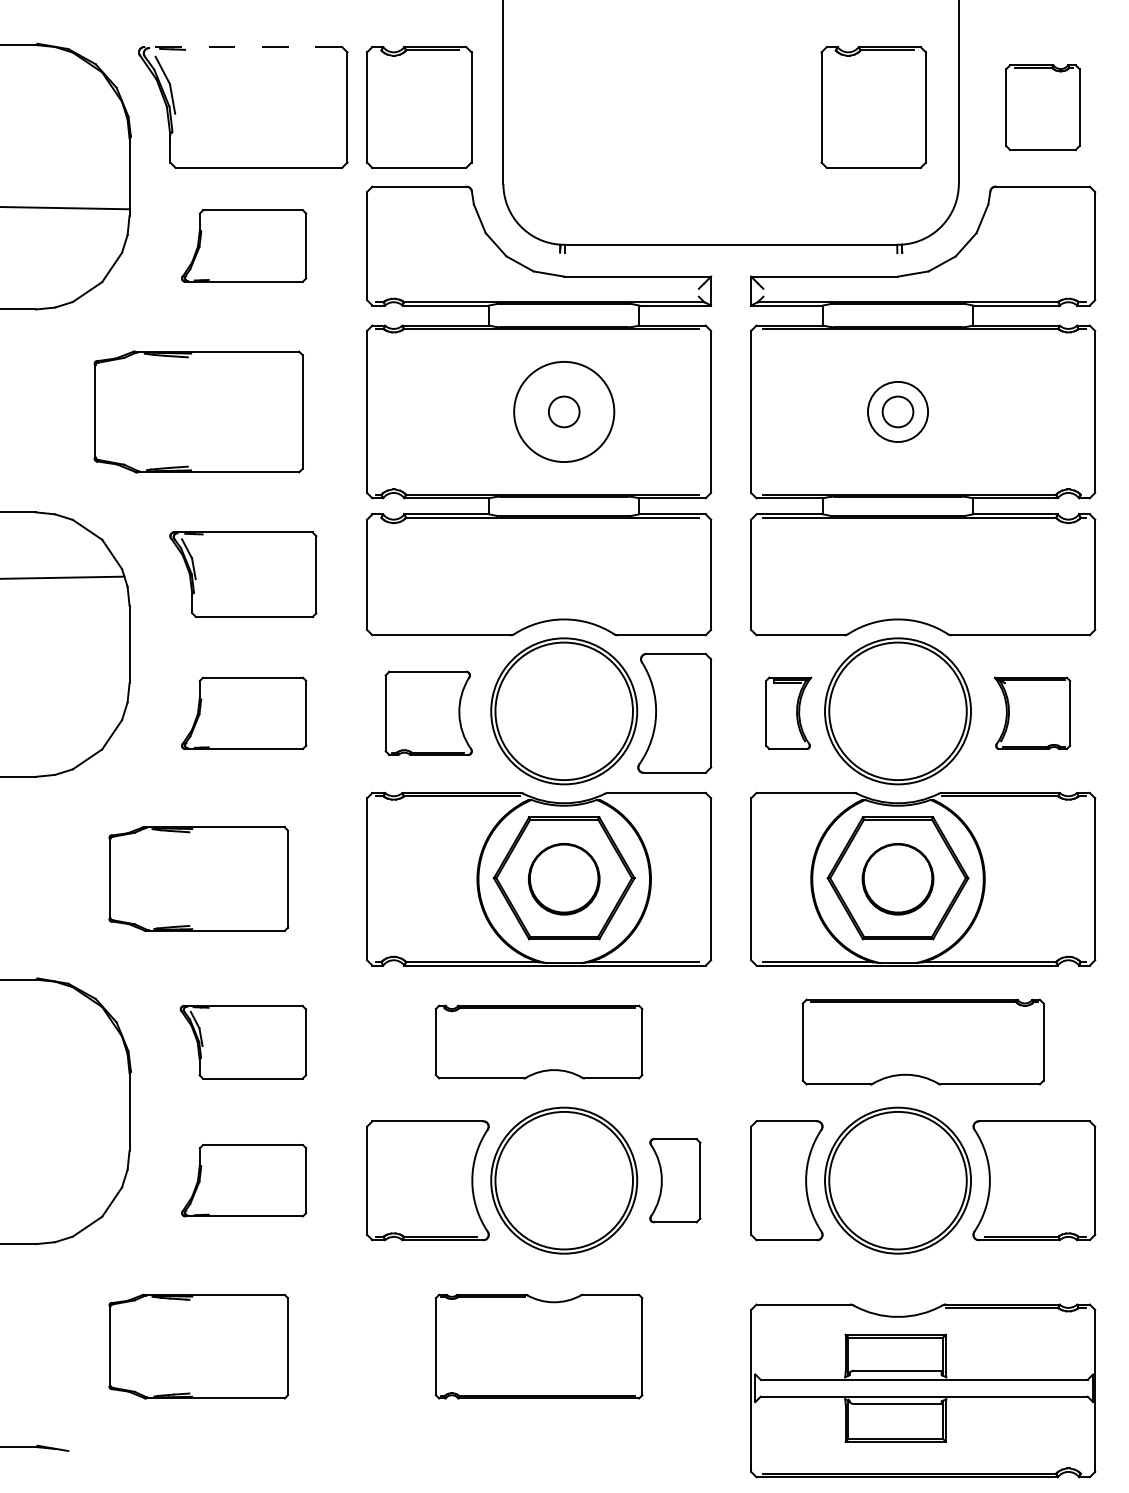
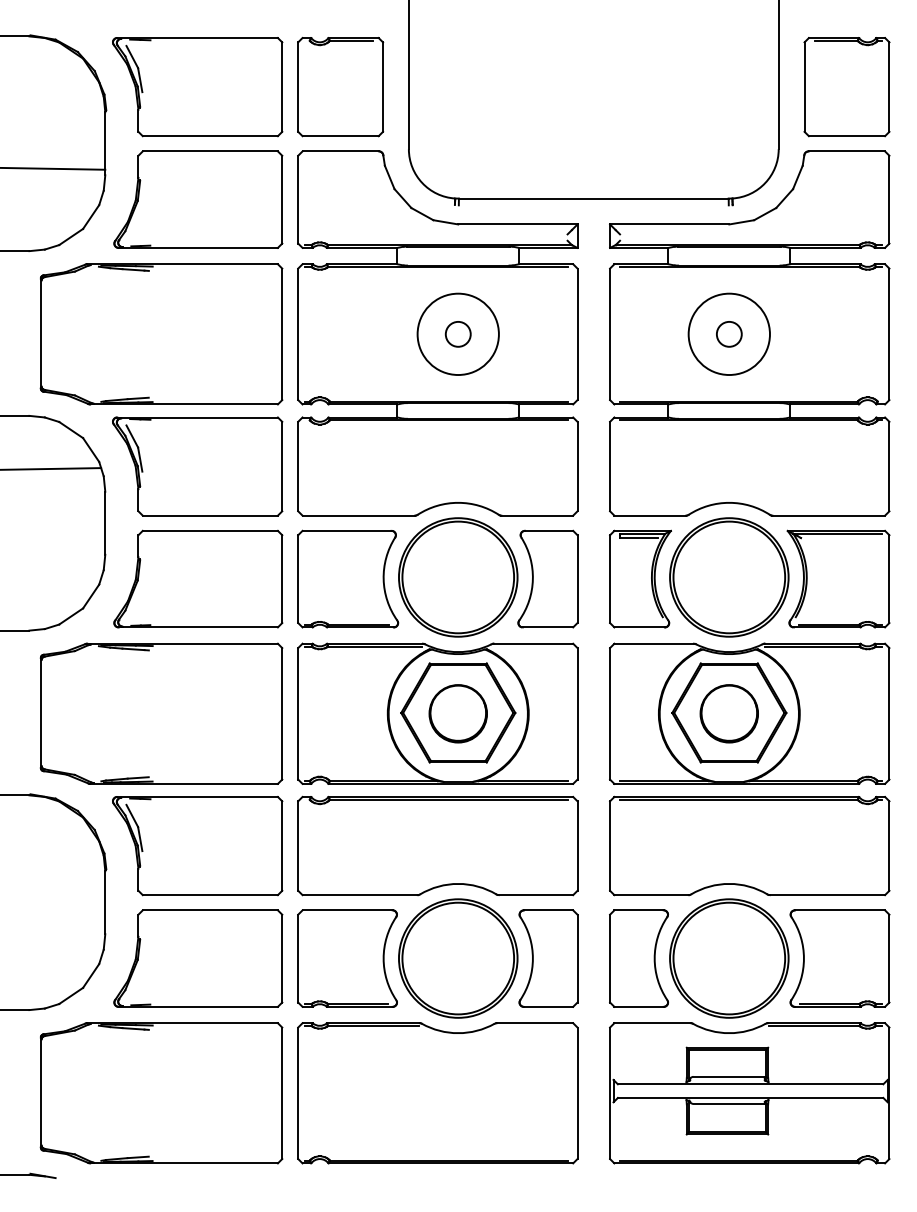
line: (243, 47) -> (197, 38), dashed -> solid
part: (873, 107) -> (709, 87), removed
part: (1042, 107) -> (846, 87), size x1.43
part: (244, 245) -> (198, 199), size x1.67
part: (198, 412) -> (161, 334), size x1.43
circle: (897, 412) -> (728, 334), size x1.67
part: (243, 574) -> (197, 466), size x1.43
part: (244, 712) -> (198, 578), size x1.67
part: (429, 712) -> (348, 578), size x1.43
part: (788, 712) -> (640, 578), size x1.67
part: (1032, 712) -> (838, 578), size x1.67
part: (198, 878) -> (161, 713), size x1.67
part: (538, 1041) -> (437, 845), size x1.67
part: (922, 1041) -> (749, 845), size x1.43
part: (243, 1042) -> (197, 846), size x1.67
part: (244, 1180) -> (198, 958), size x1.67
part: (675, 1180) -> (548, 958), size x1.43
part: (198, 1346) -> (161, 1093), size x1.67
part: (538, 1346) -> (437, 1093), size x1.67
part: (922, 1391) -> (749, 1093), moved

